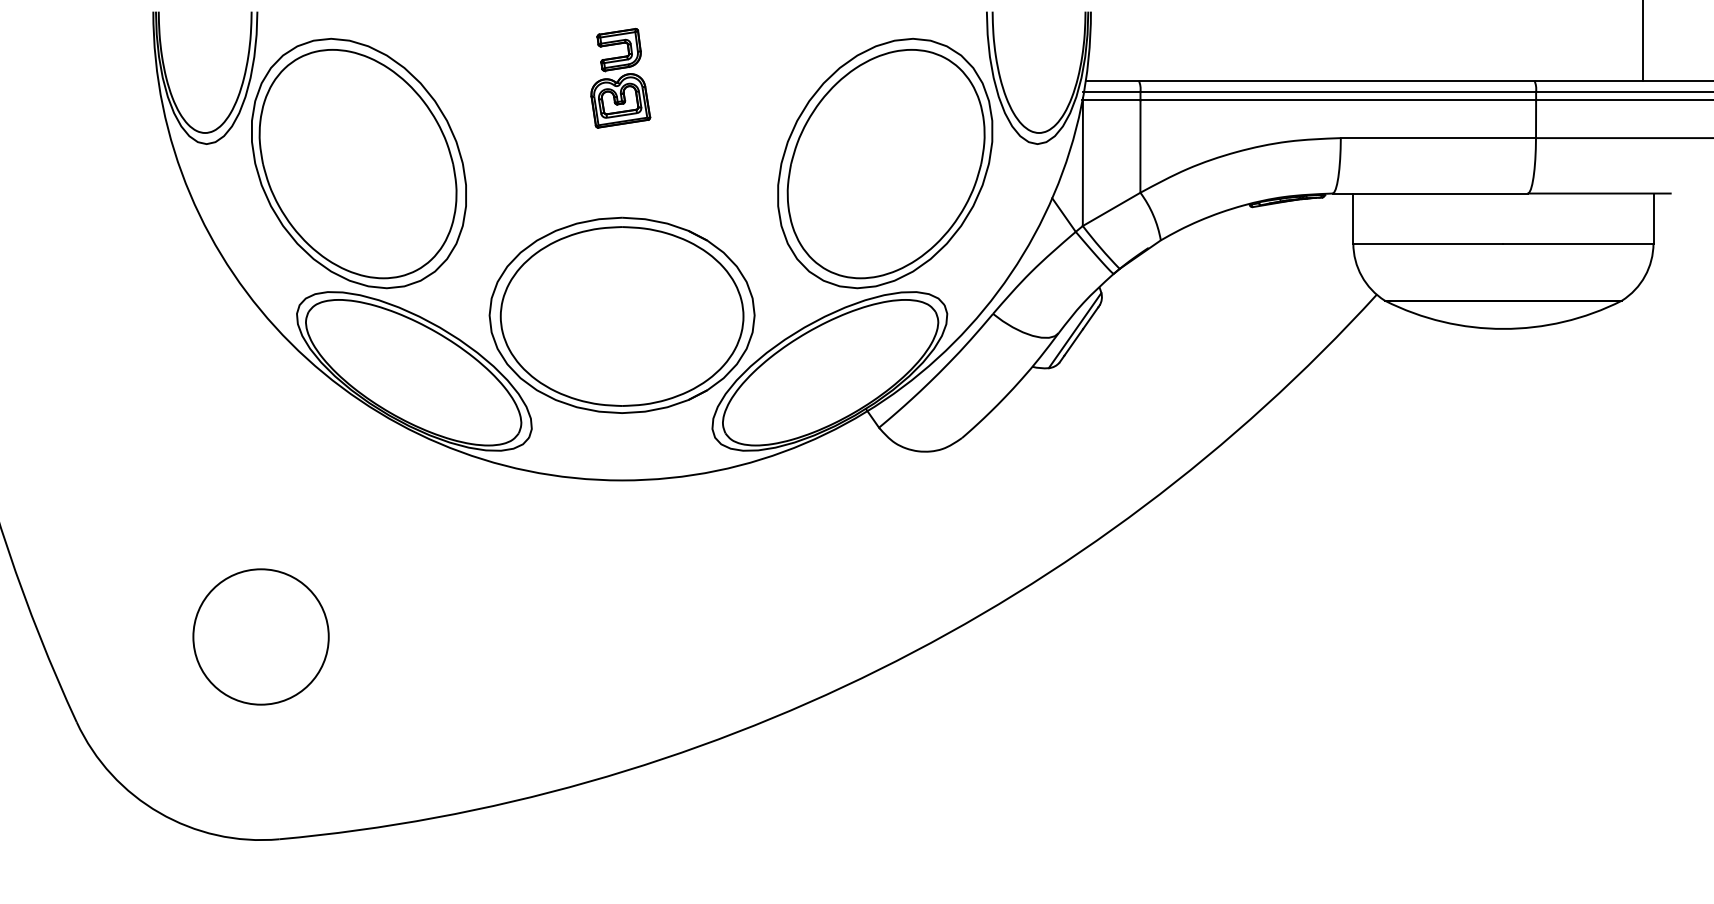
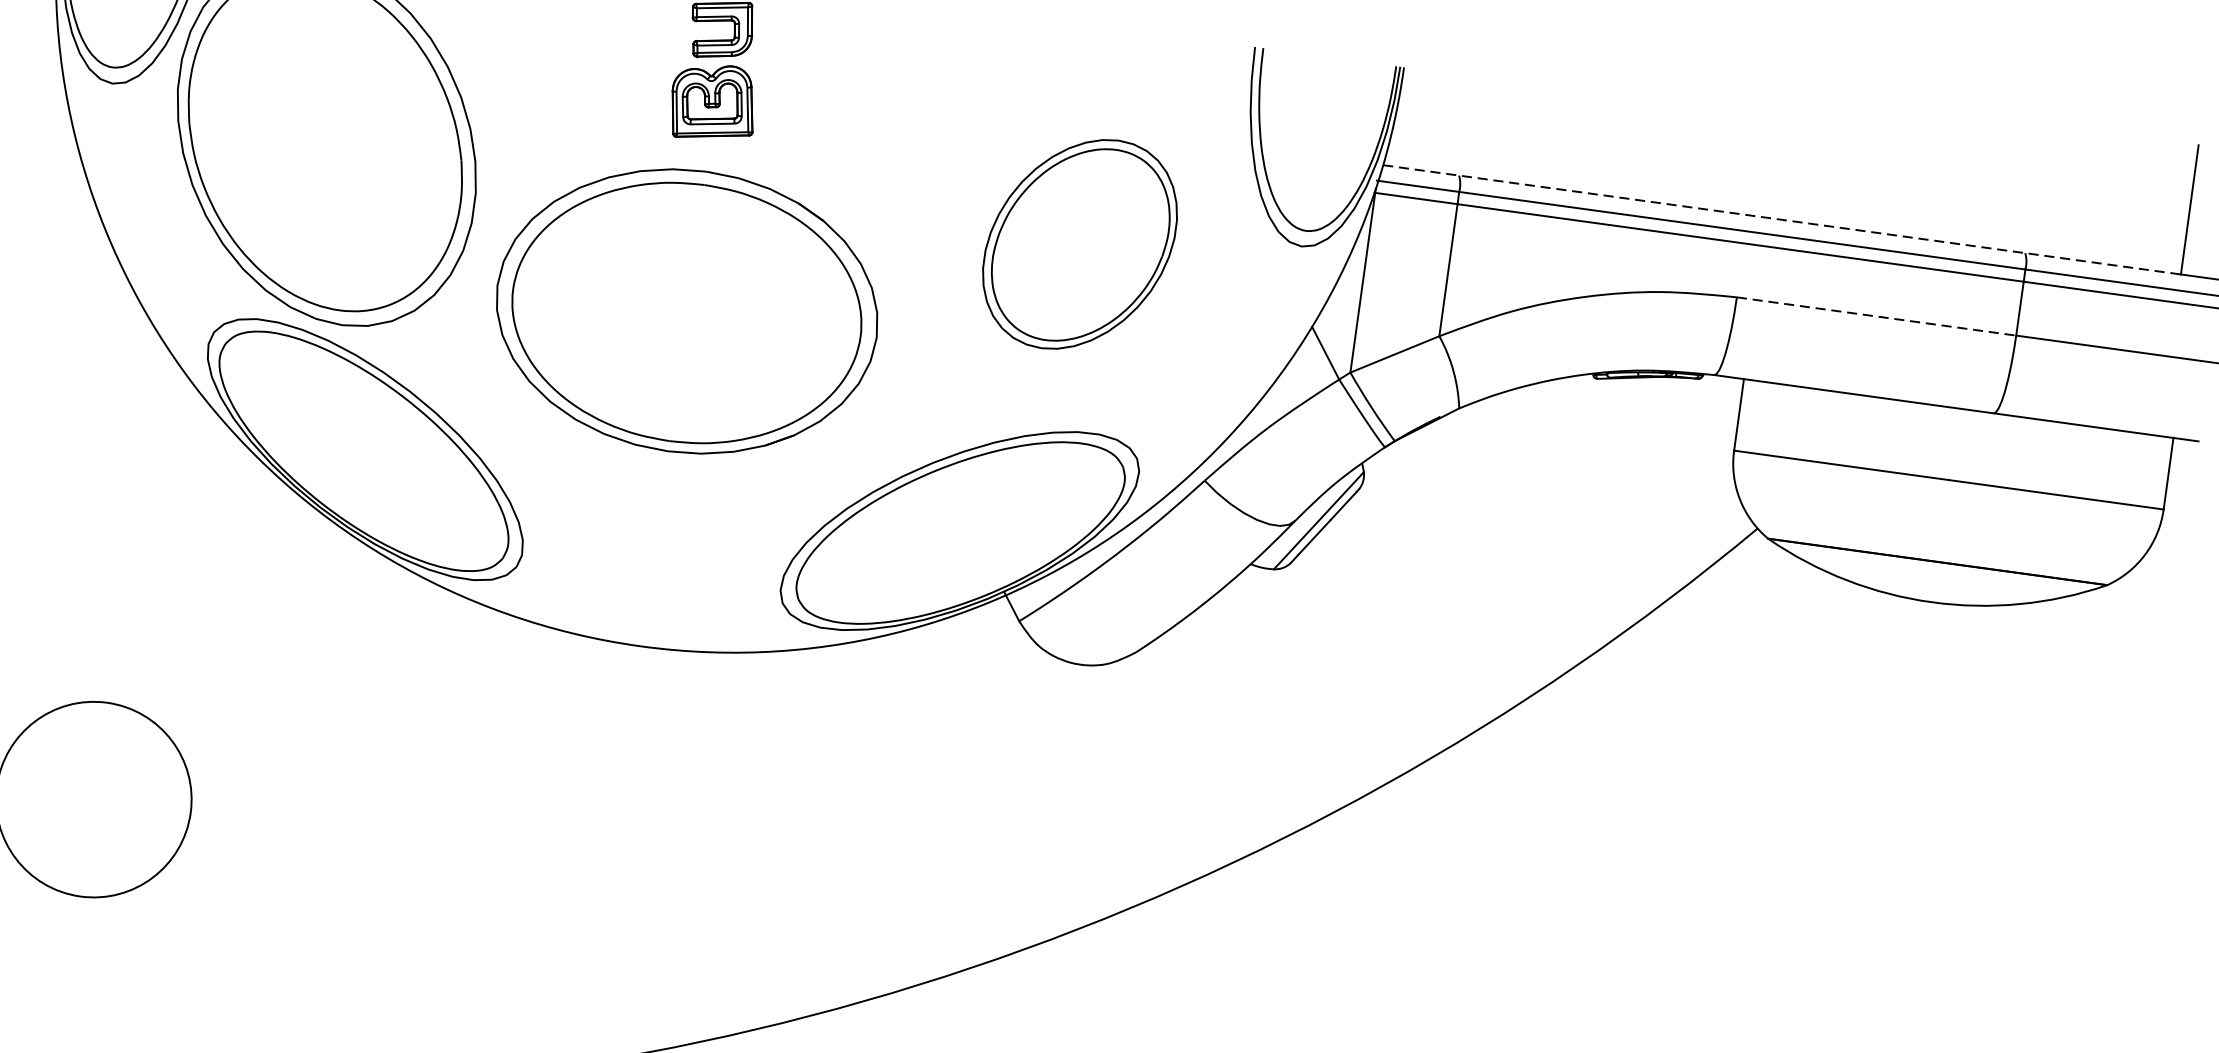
line: (1364, 80) -> (1782, 219), solid -> dashed
line: (1438, 138) -> (1876, 317), solid -> dashed
part: (885, 163) -> (1080, 244), size x0.6
part: (621, 314) -> (686, 310), moved

